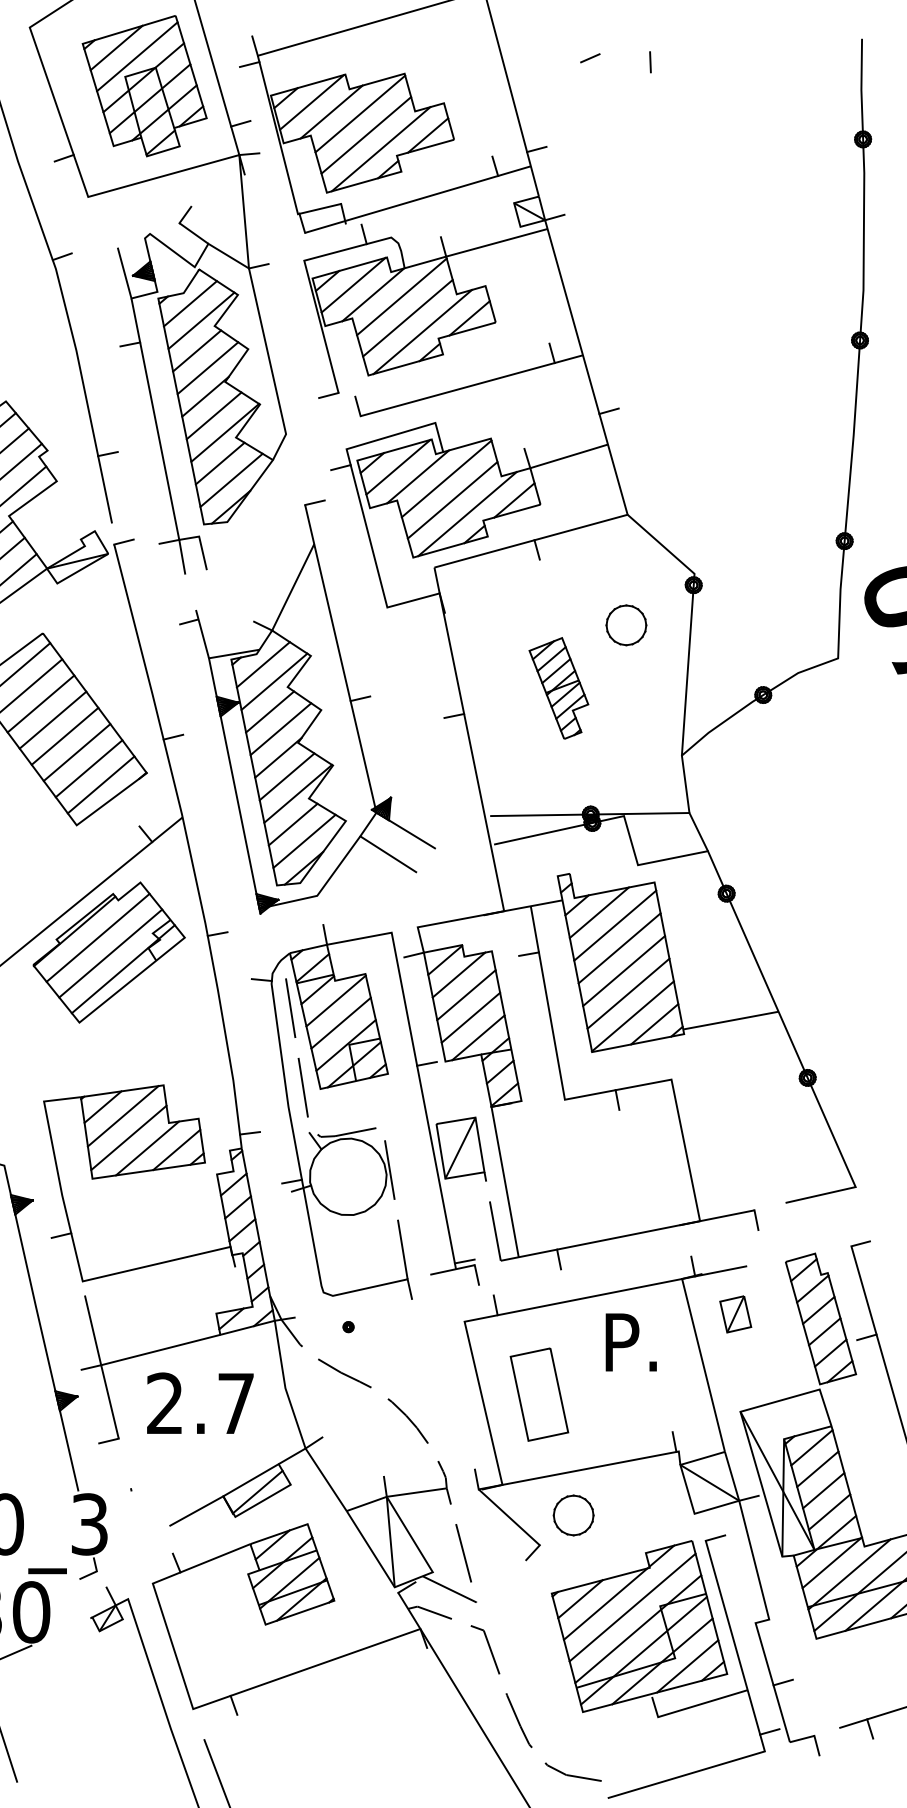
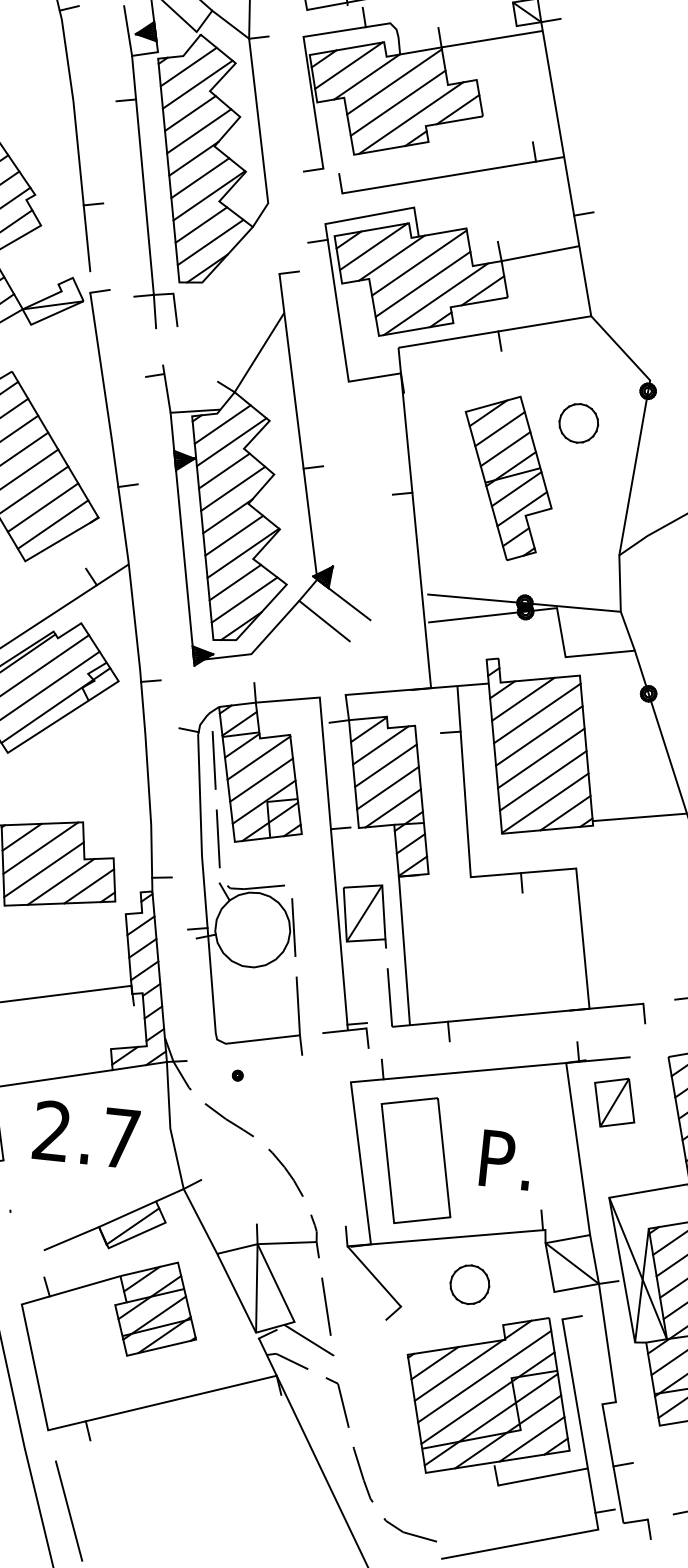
part: (558, 688) -> (506, 477), size x1.67
part: (735, 1314) -> (614, 1102), size x1.43
text: (630, 1342) -> (505, 1160), moved
part: (539, 1394) -> (416, 1160), size x1.43
part: (573, 1515) -> (469, 1284), moved

